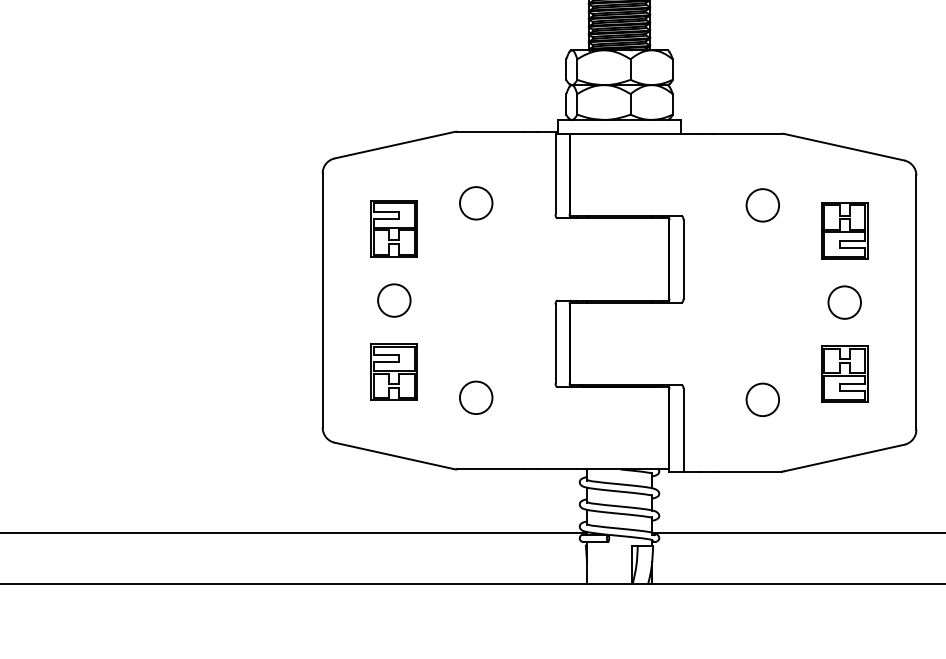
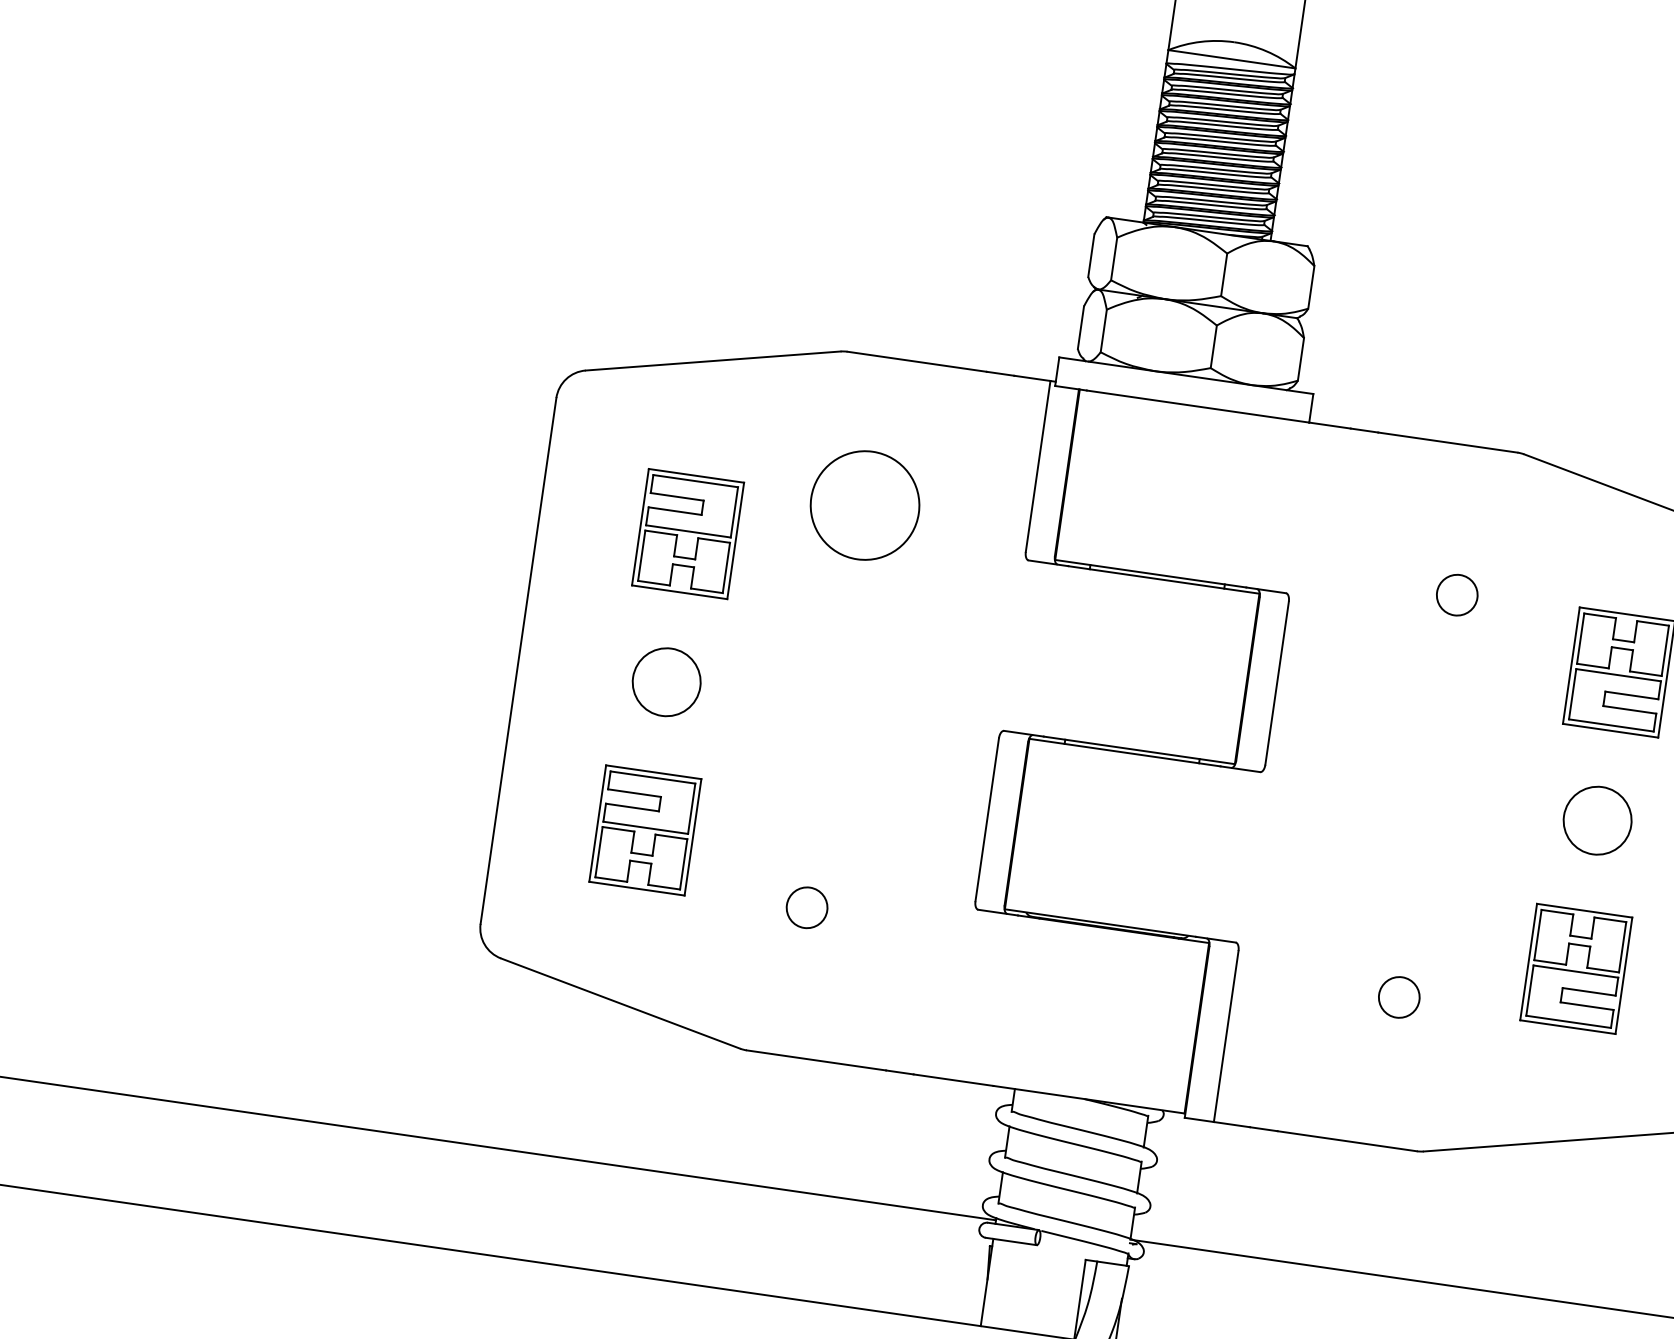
circle: (475, 203) -> (863, 505), size x1.6
circle: (762, 205) -> (1456, 595), size x0.6
circle: (475, 397) -> (805, 906), size x0.6
circle: (762, 399) -> (1398, 996), size x0.6

